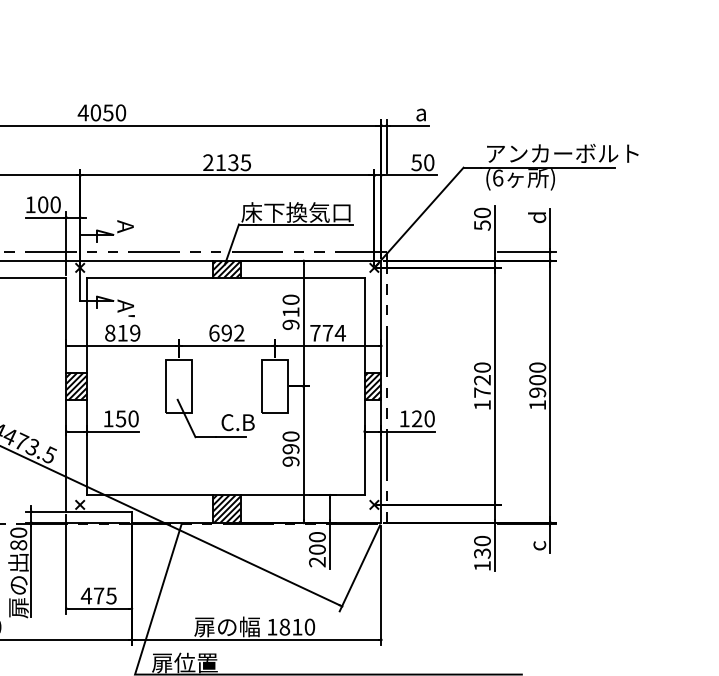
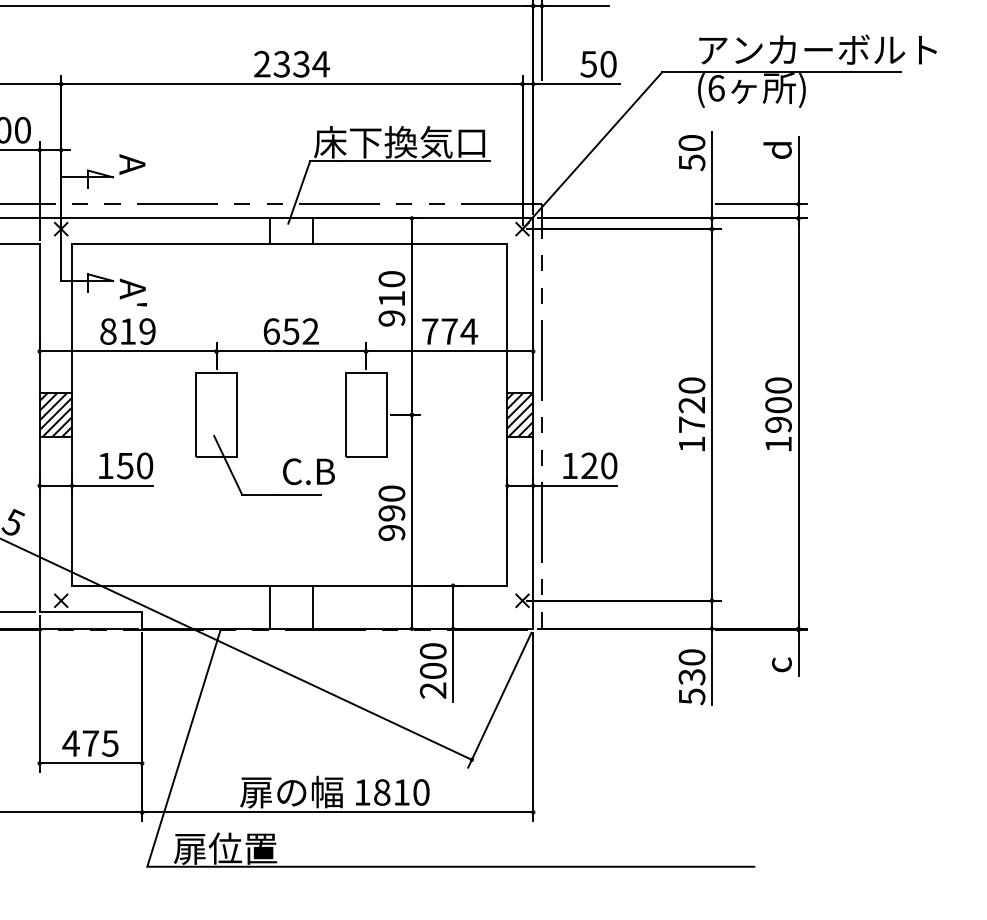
text: (233, 162) -> (301, 63), 2135 -> 2334
hatch: (226, 269) -> (290, 231), removed
text: (226, 332) -> (290, 330), 692 -> 652
hatch: (226, 508) -> (290, 606), removed
text: (482, 566) -> (692, 697), 130 -> 530

